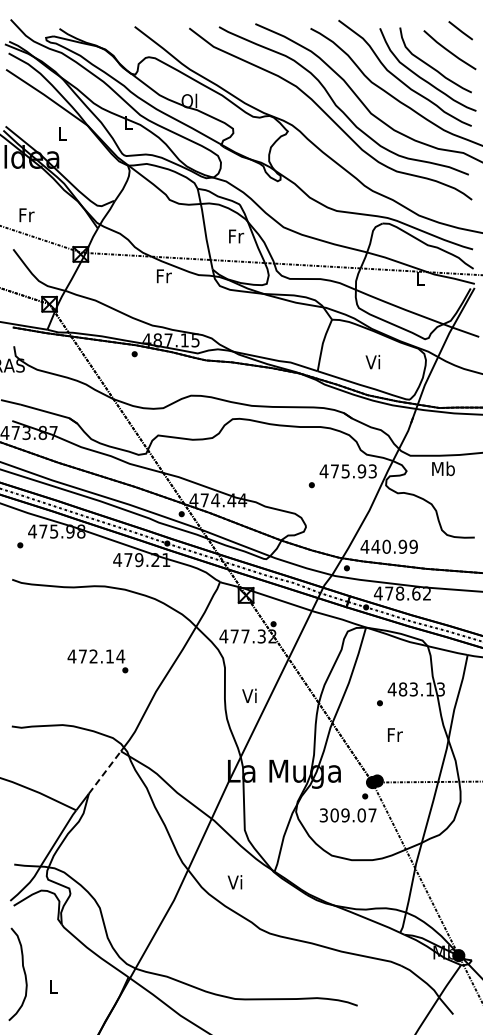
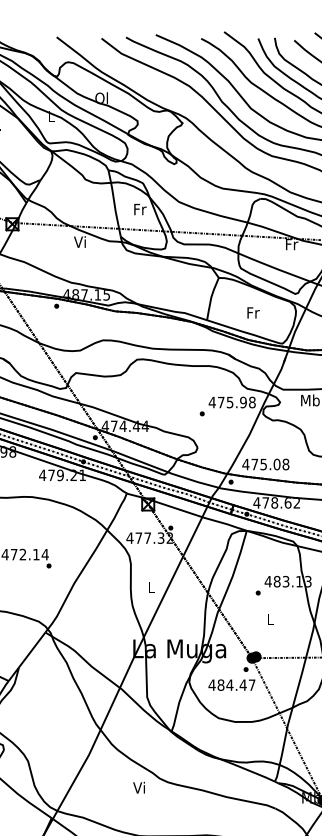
text: (163, 275) -> (80, 241), Fr -> Vi
text: (420, 278) -> (291, 244), L -> Fr
text: (373, 361) -> (252, 312), Vi -> Fr
text: (372, 471) -> (252, 402), 475.93 -> 475.98
text: (394, 546) -> (270, 464), 440.99 -> 475.08
text: (249, 695) -> (151, 586), Vi -> L
text: (394, 734) -> (270, 618), Fr -> L
line: (104, 772) -> (31, 649), dashed -> solid
text: (342, 815) -> (227, 685), 309.07 -> 484.47
text: (234, 882) -> (138, 787), moved

